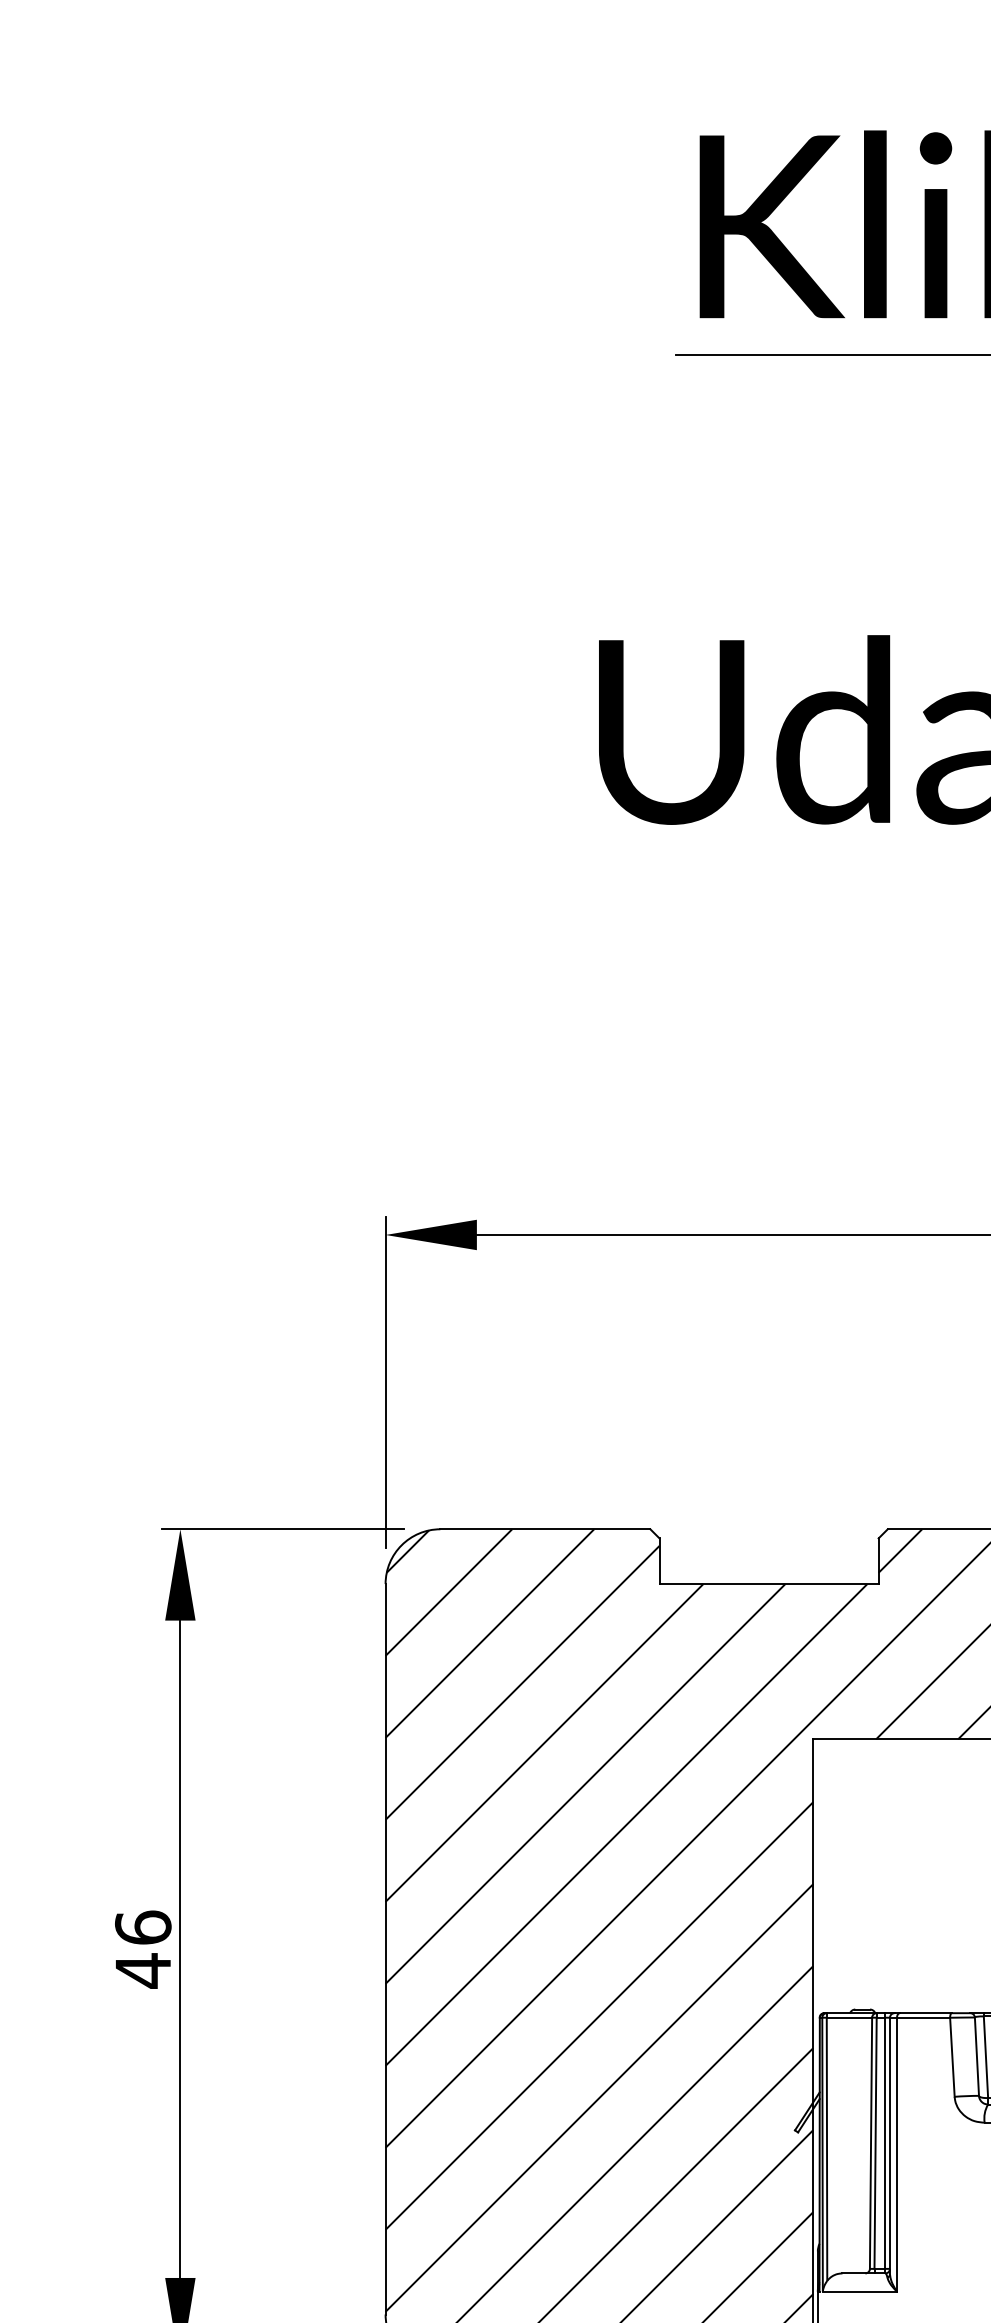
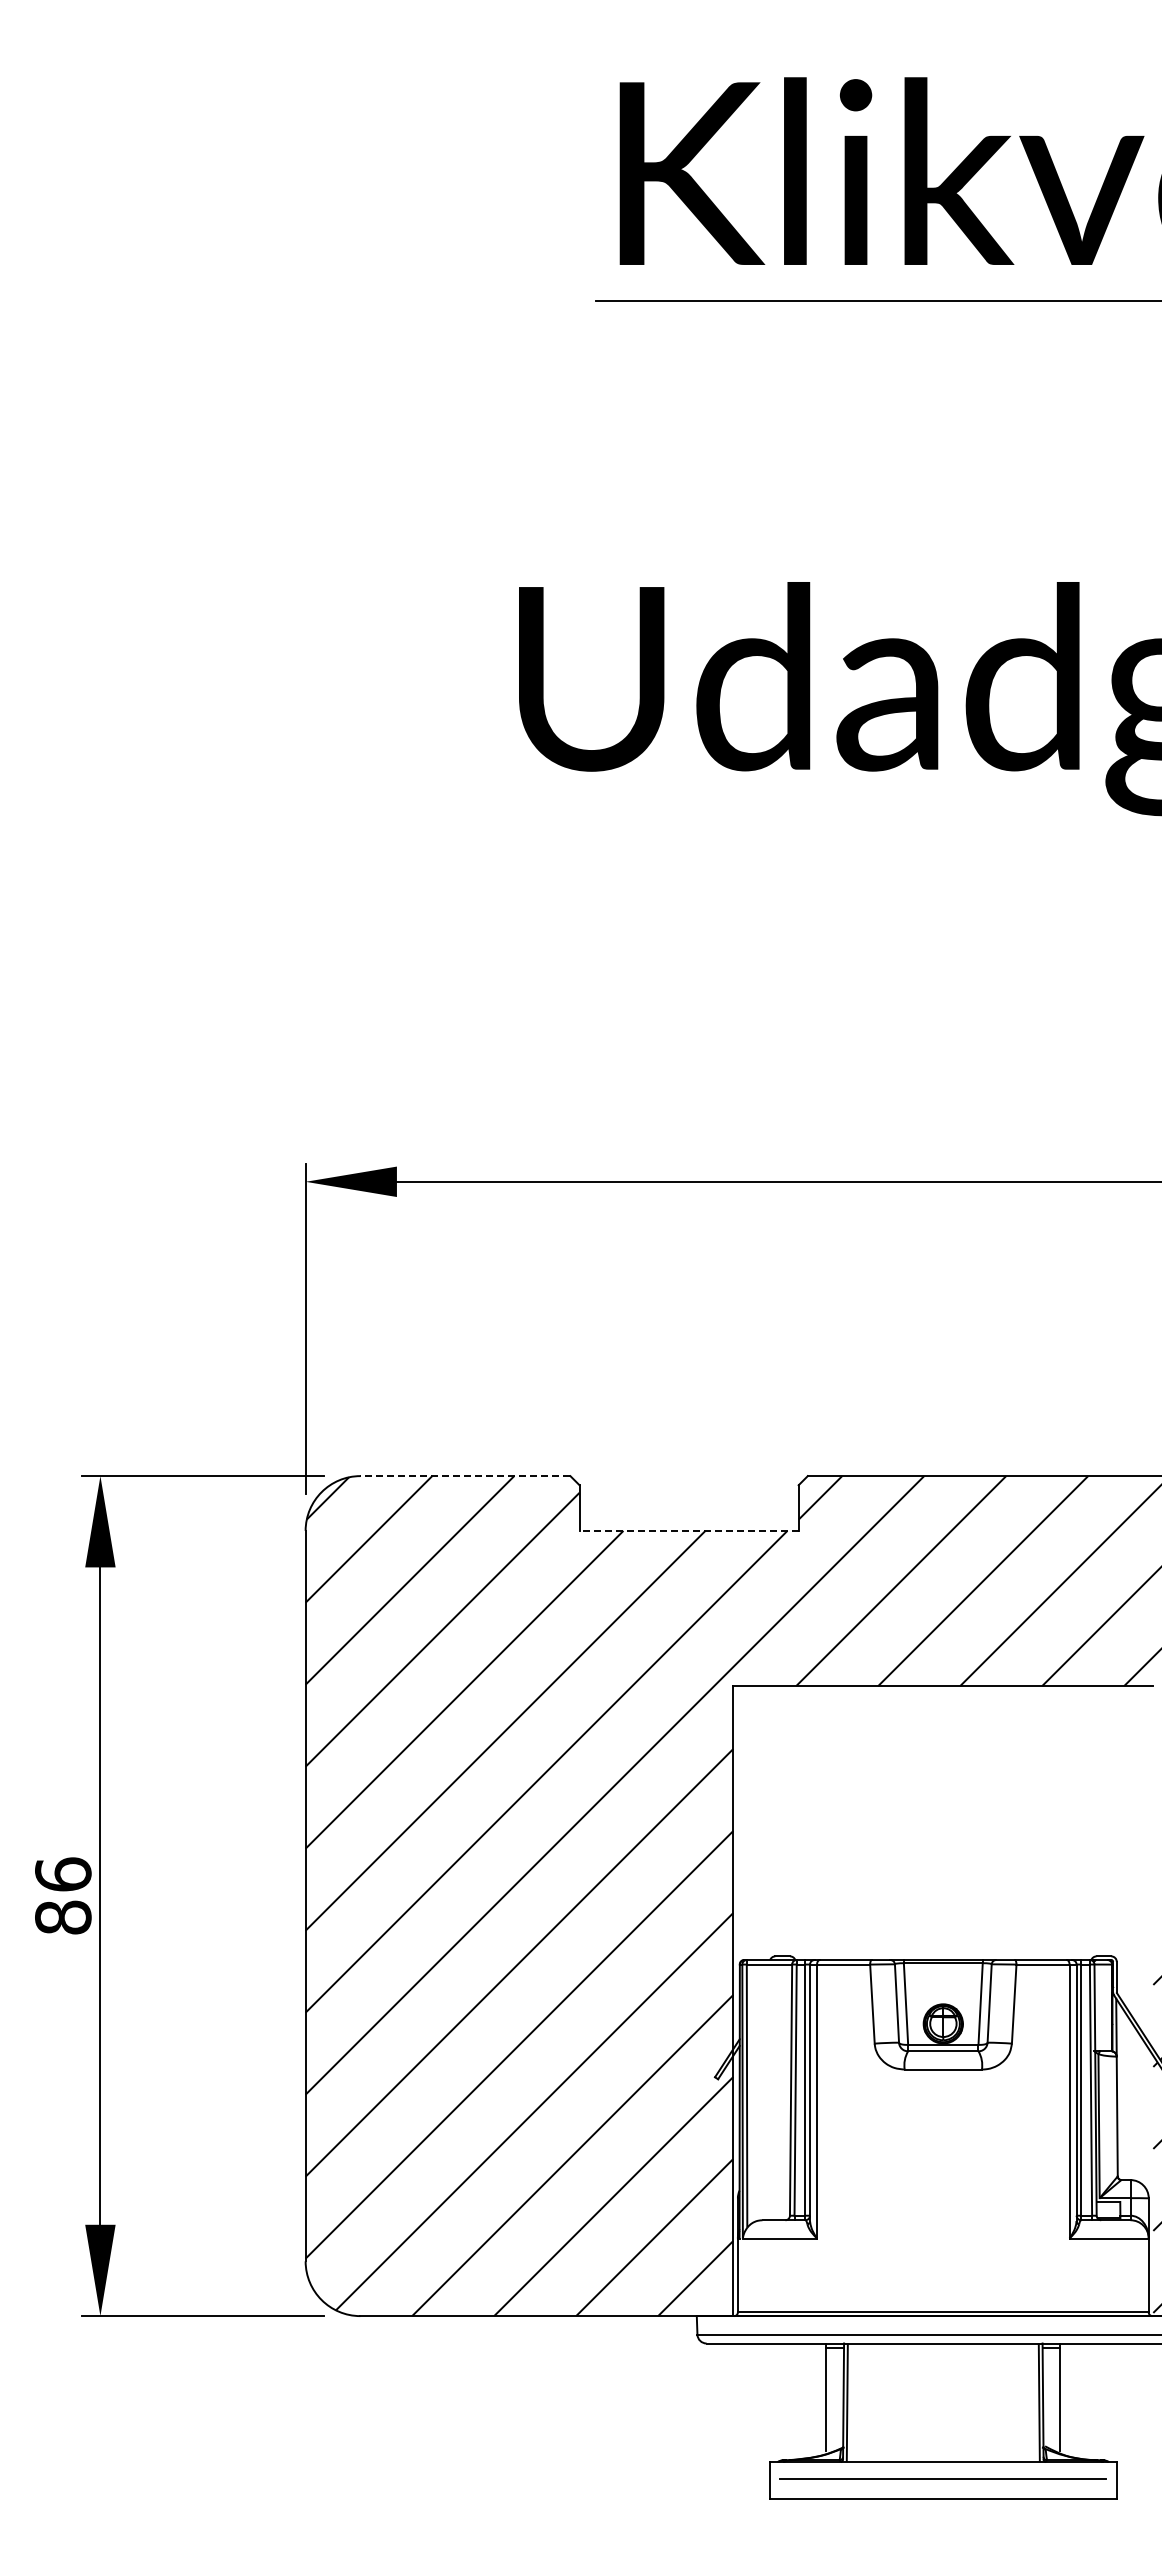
line: (545, 1529) -> (465, 1476), solid -> dashed
line: (769, 1583) -> (689, 1530), solid -> dashed
text: (143, 1970) -> (63, 1917), 46 -> 86

